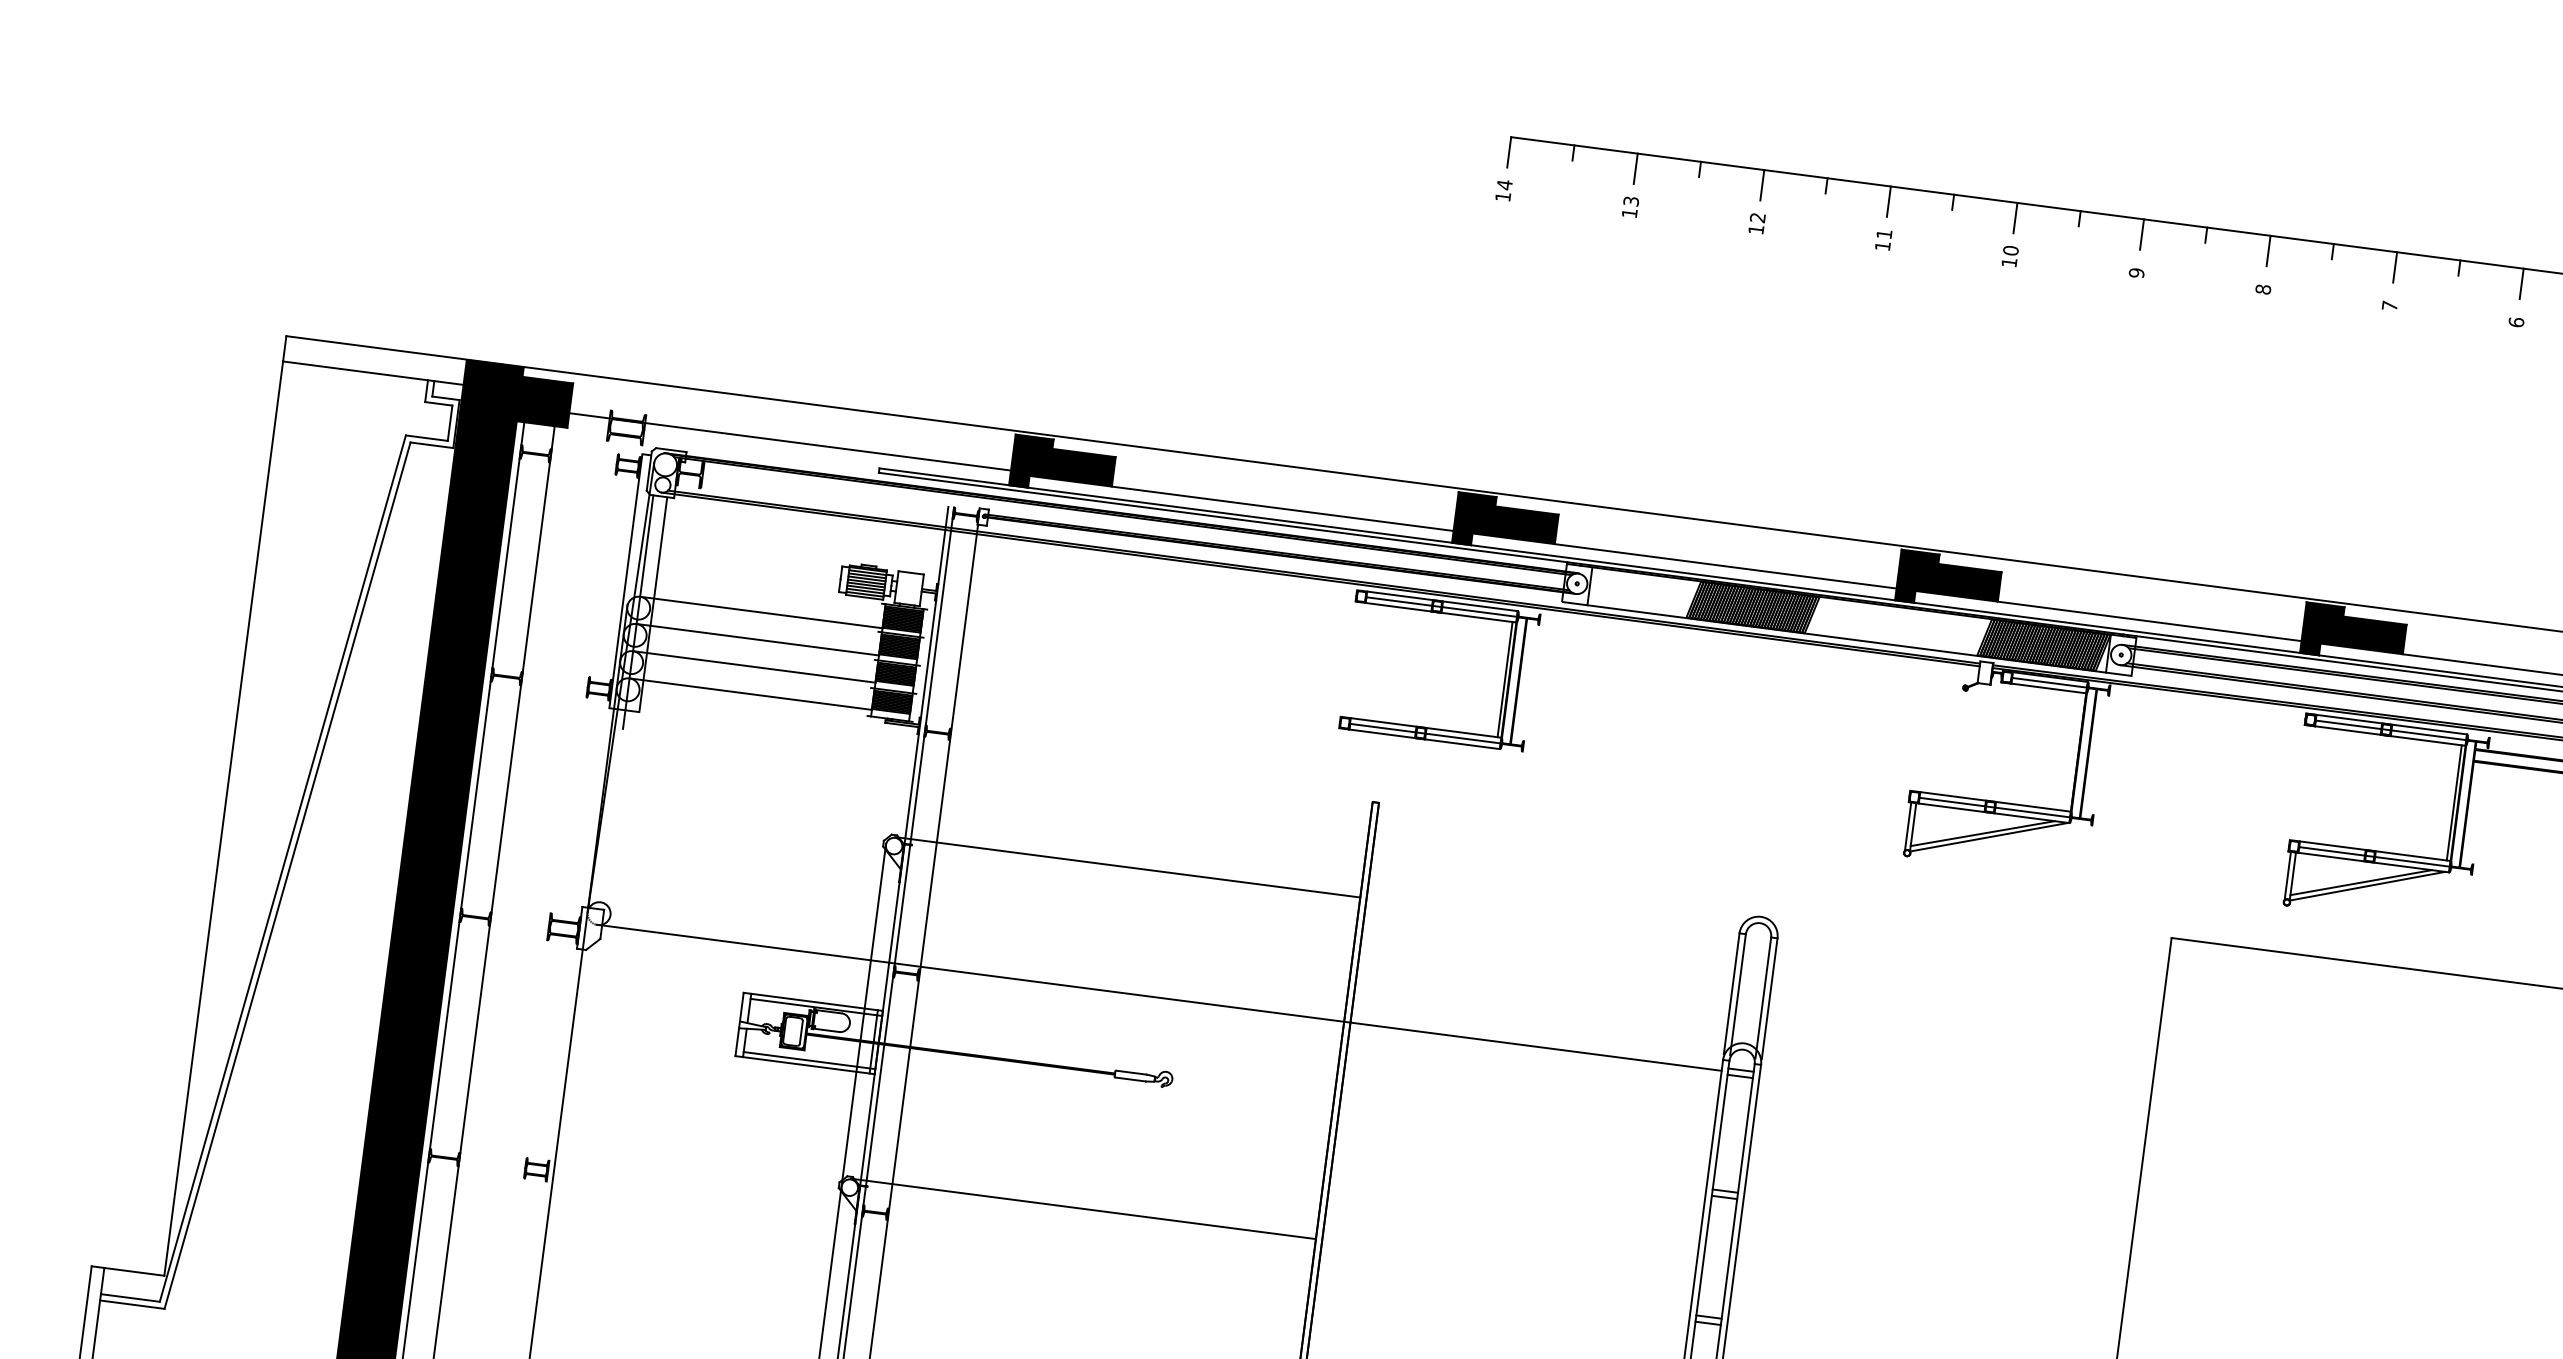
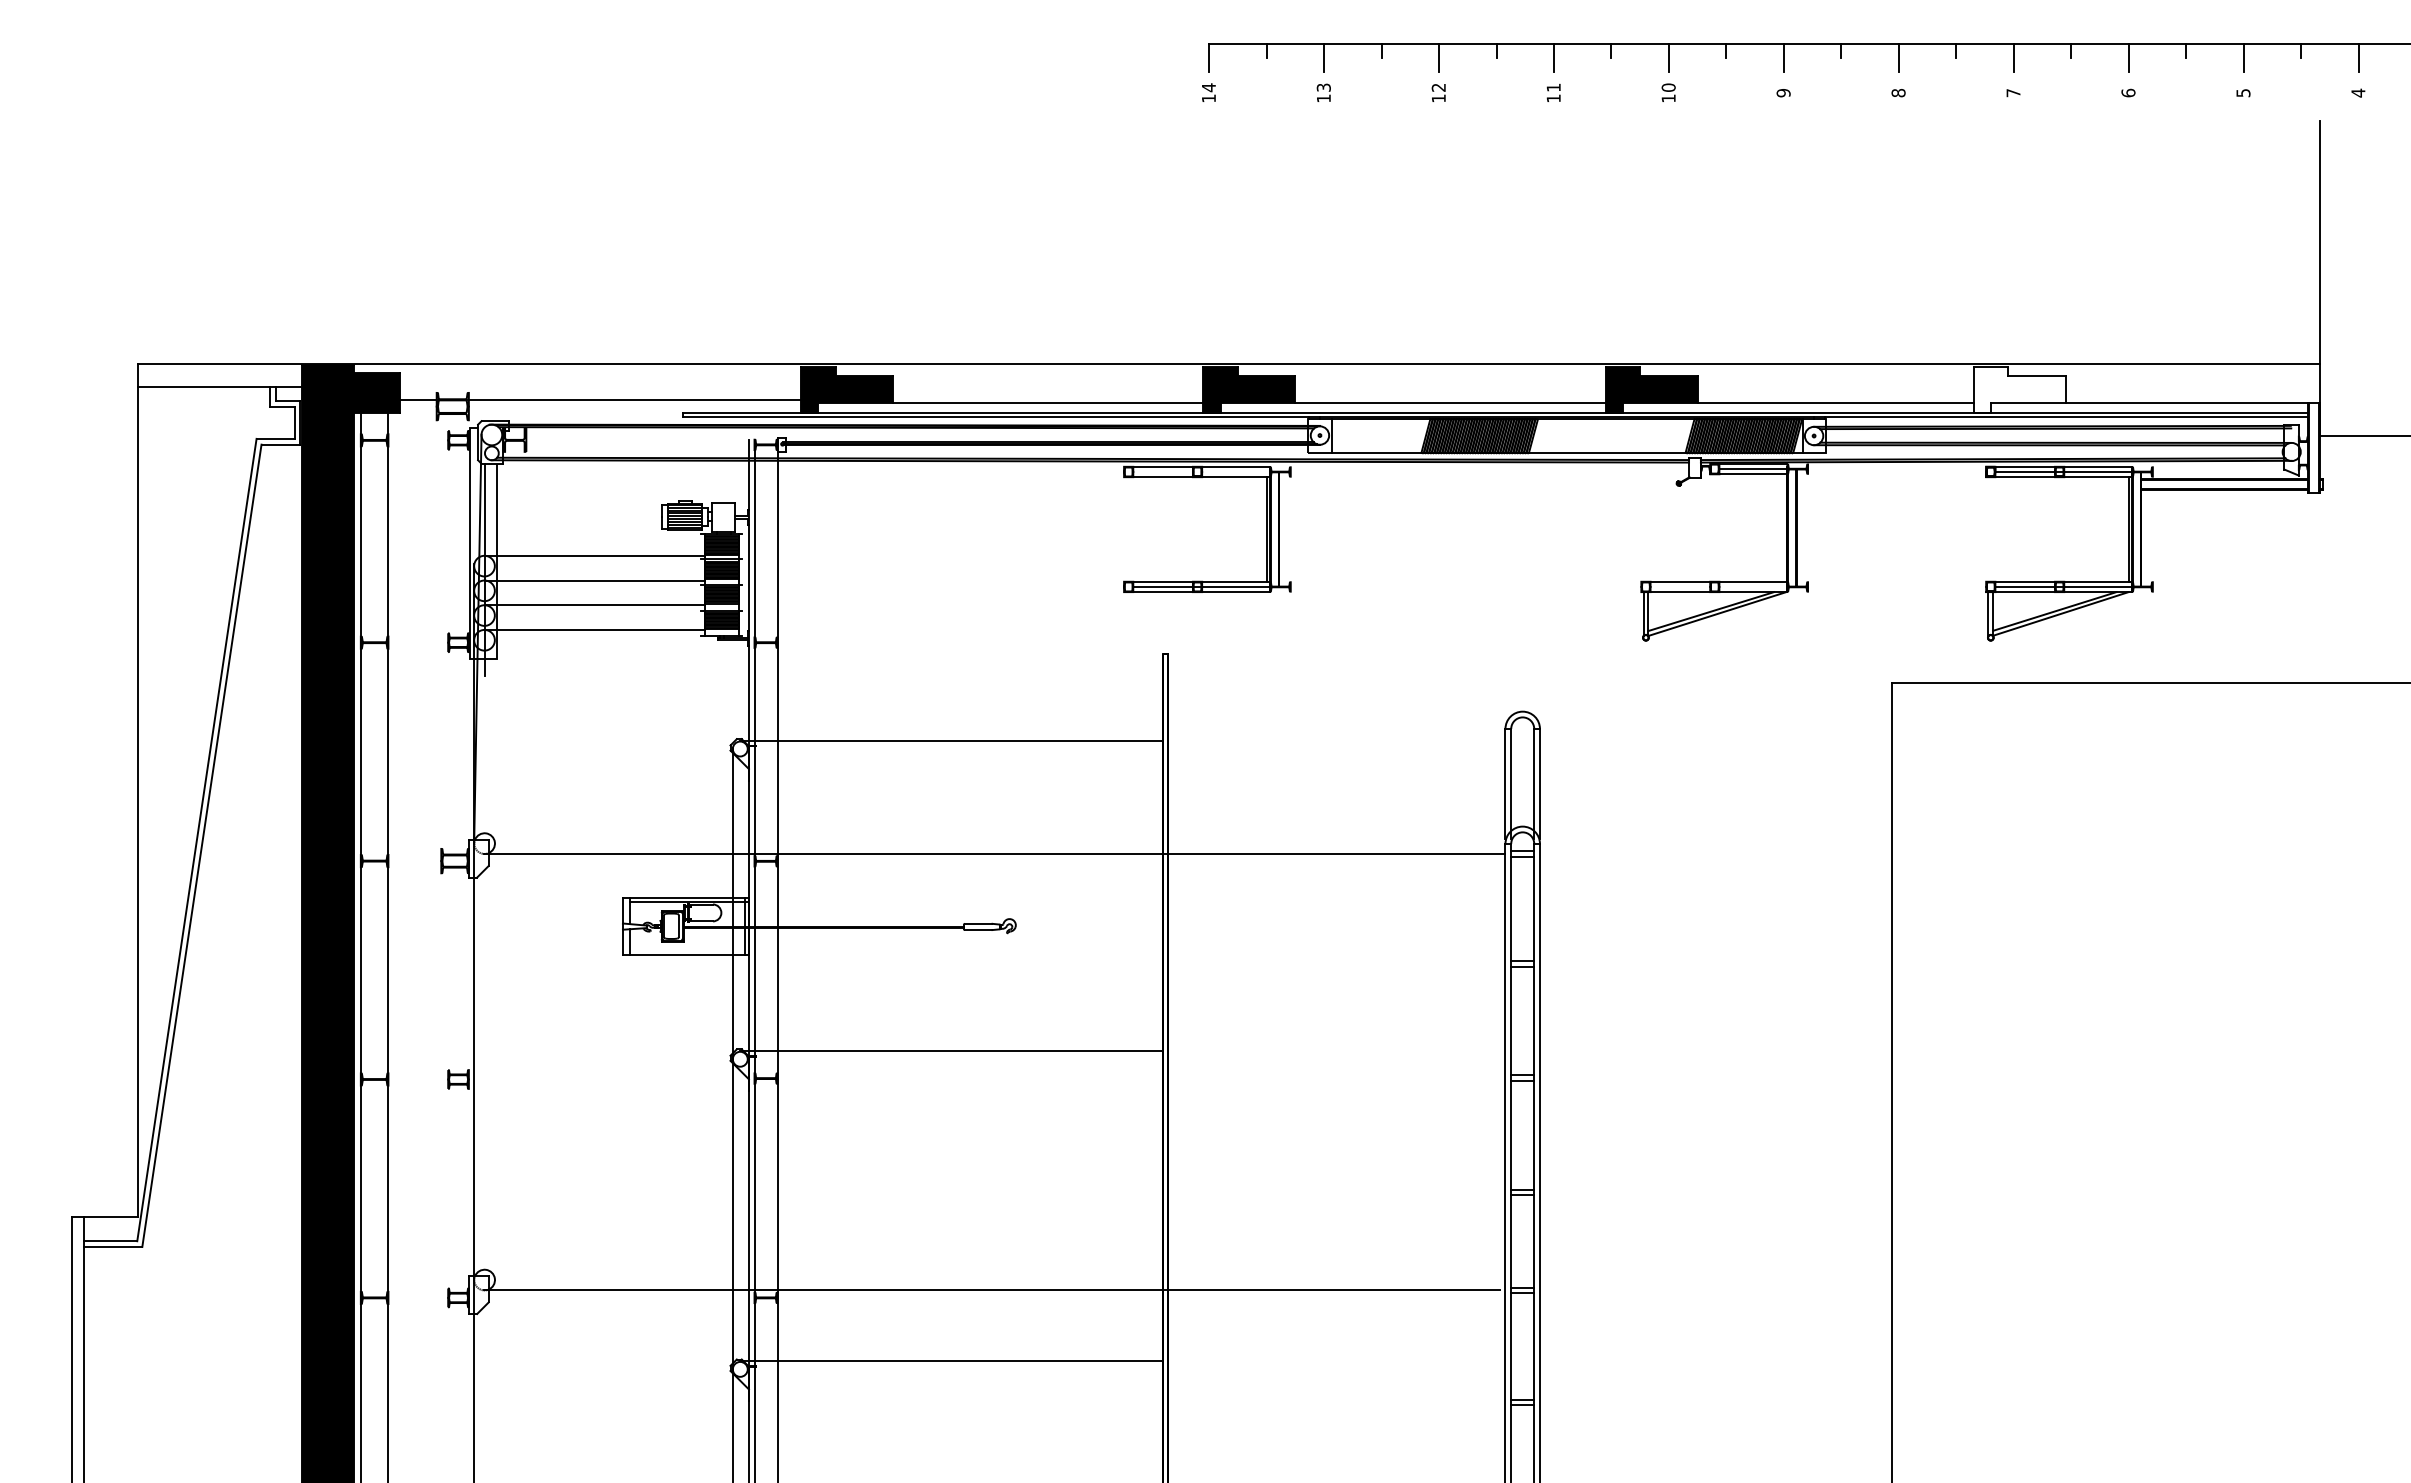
line: (1441, 607) -> (1201, 472), removed
fill: (2353, 634) -> (2019, 390), removed
line: (1994, 807) -> (1718, 586), removed
line: (809, 1060) -> (689, 950), removed

